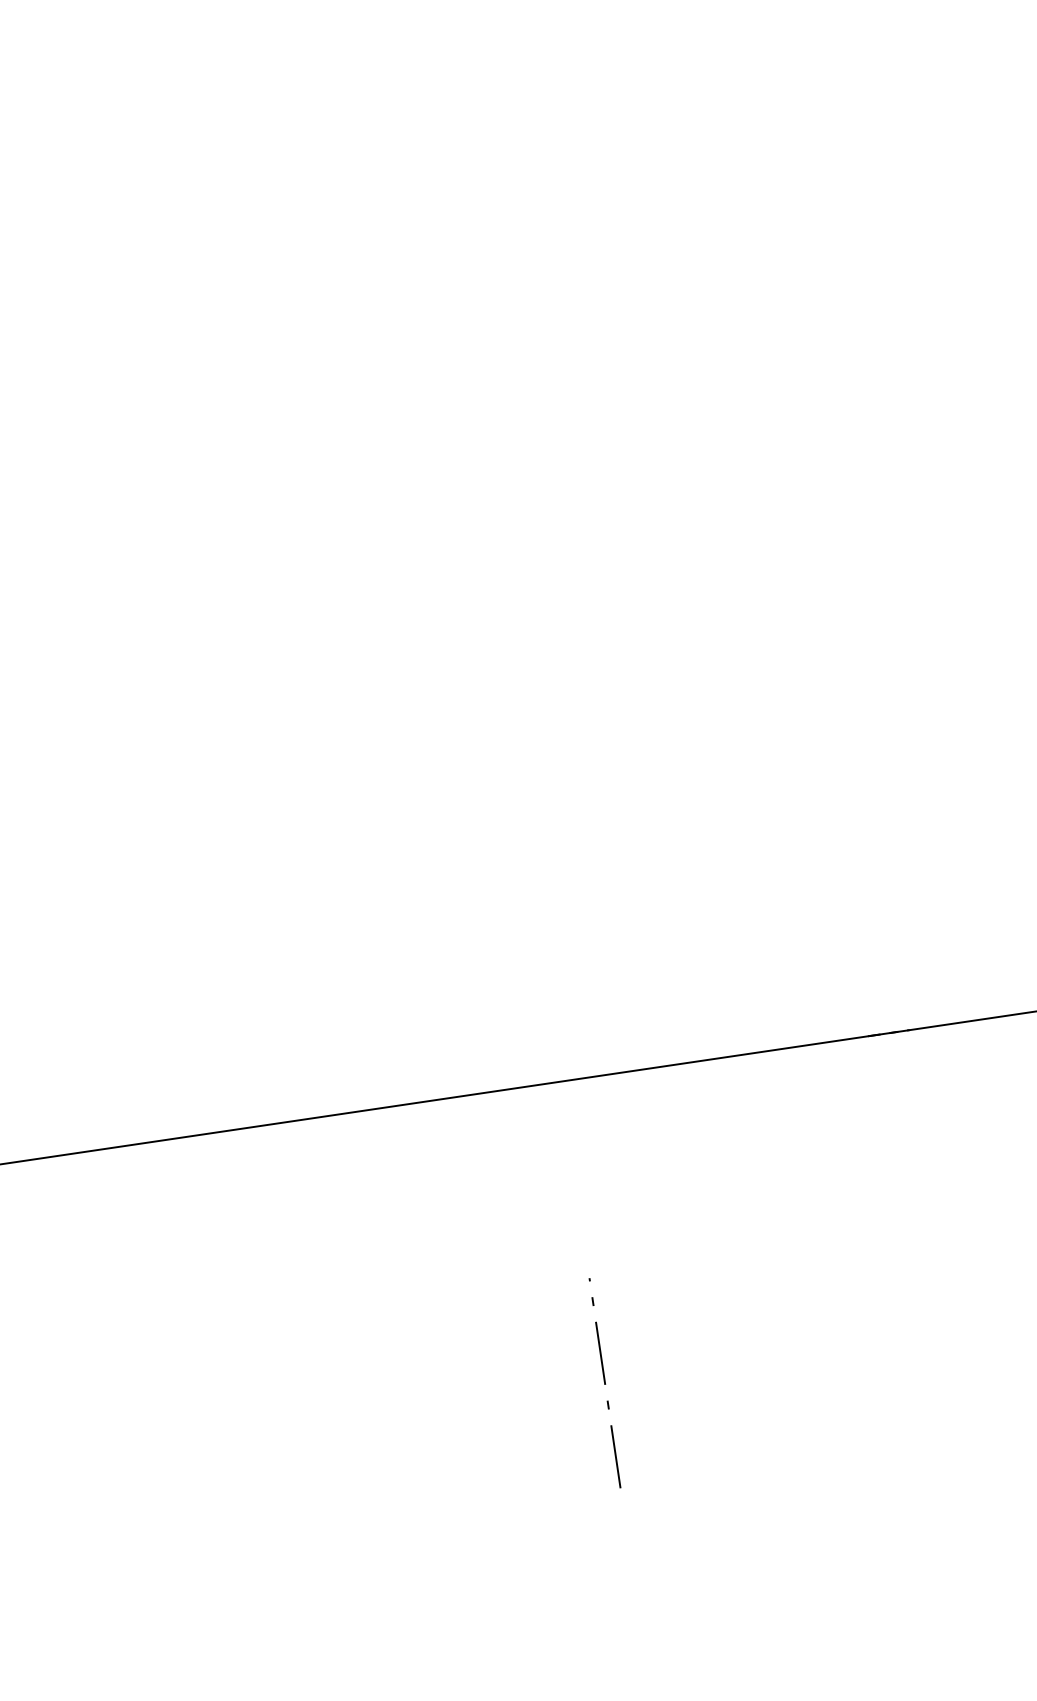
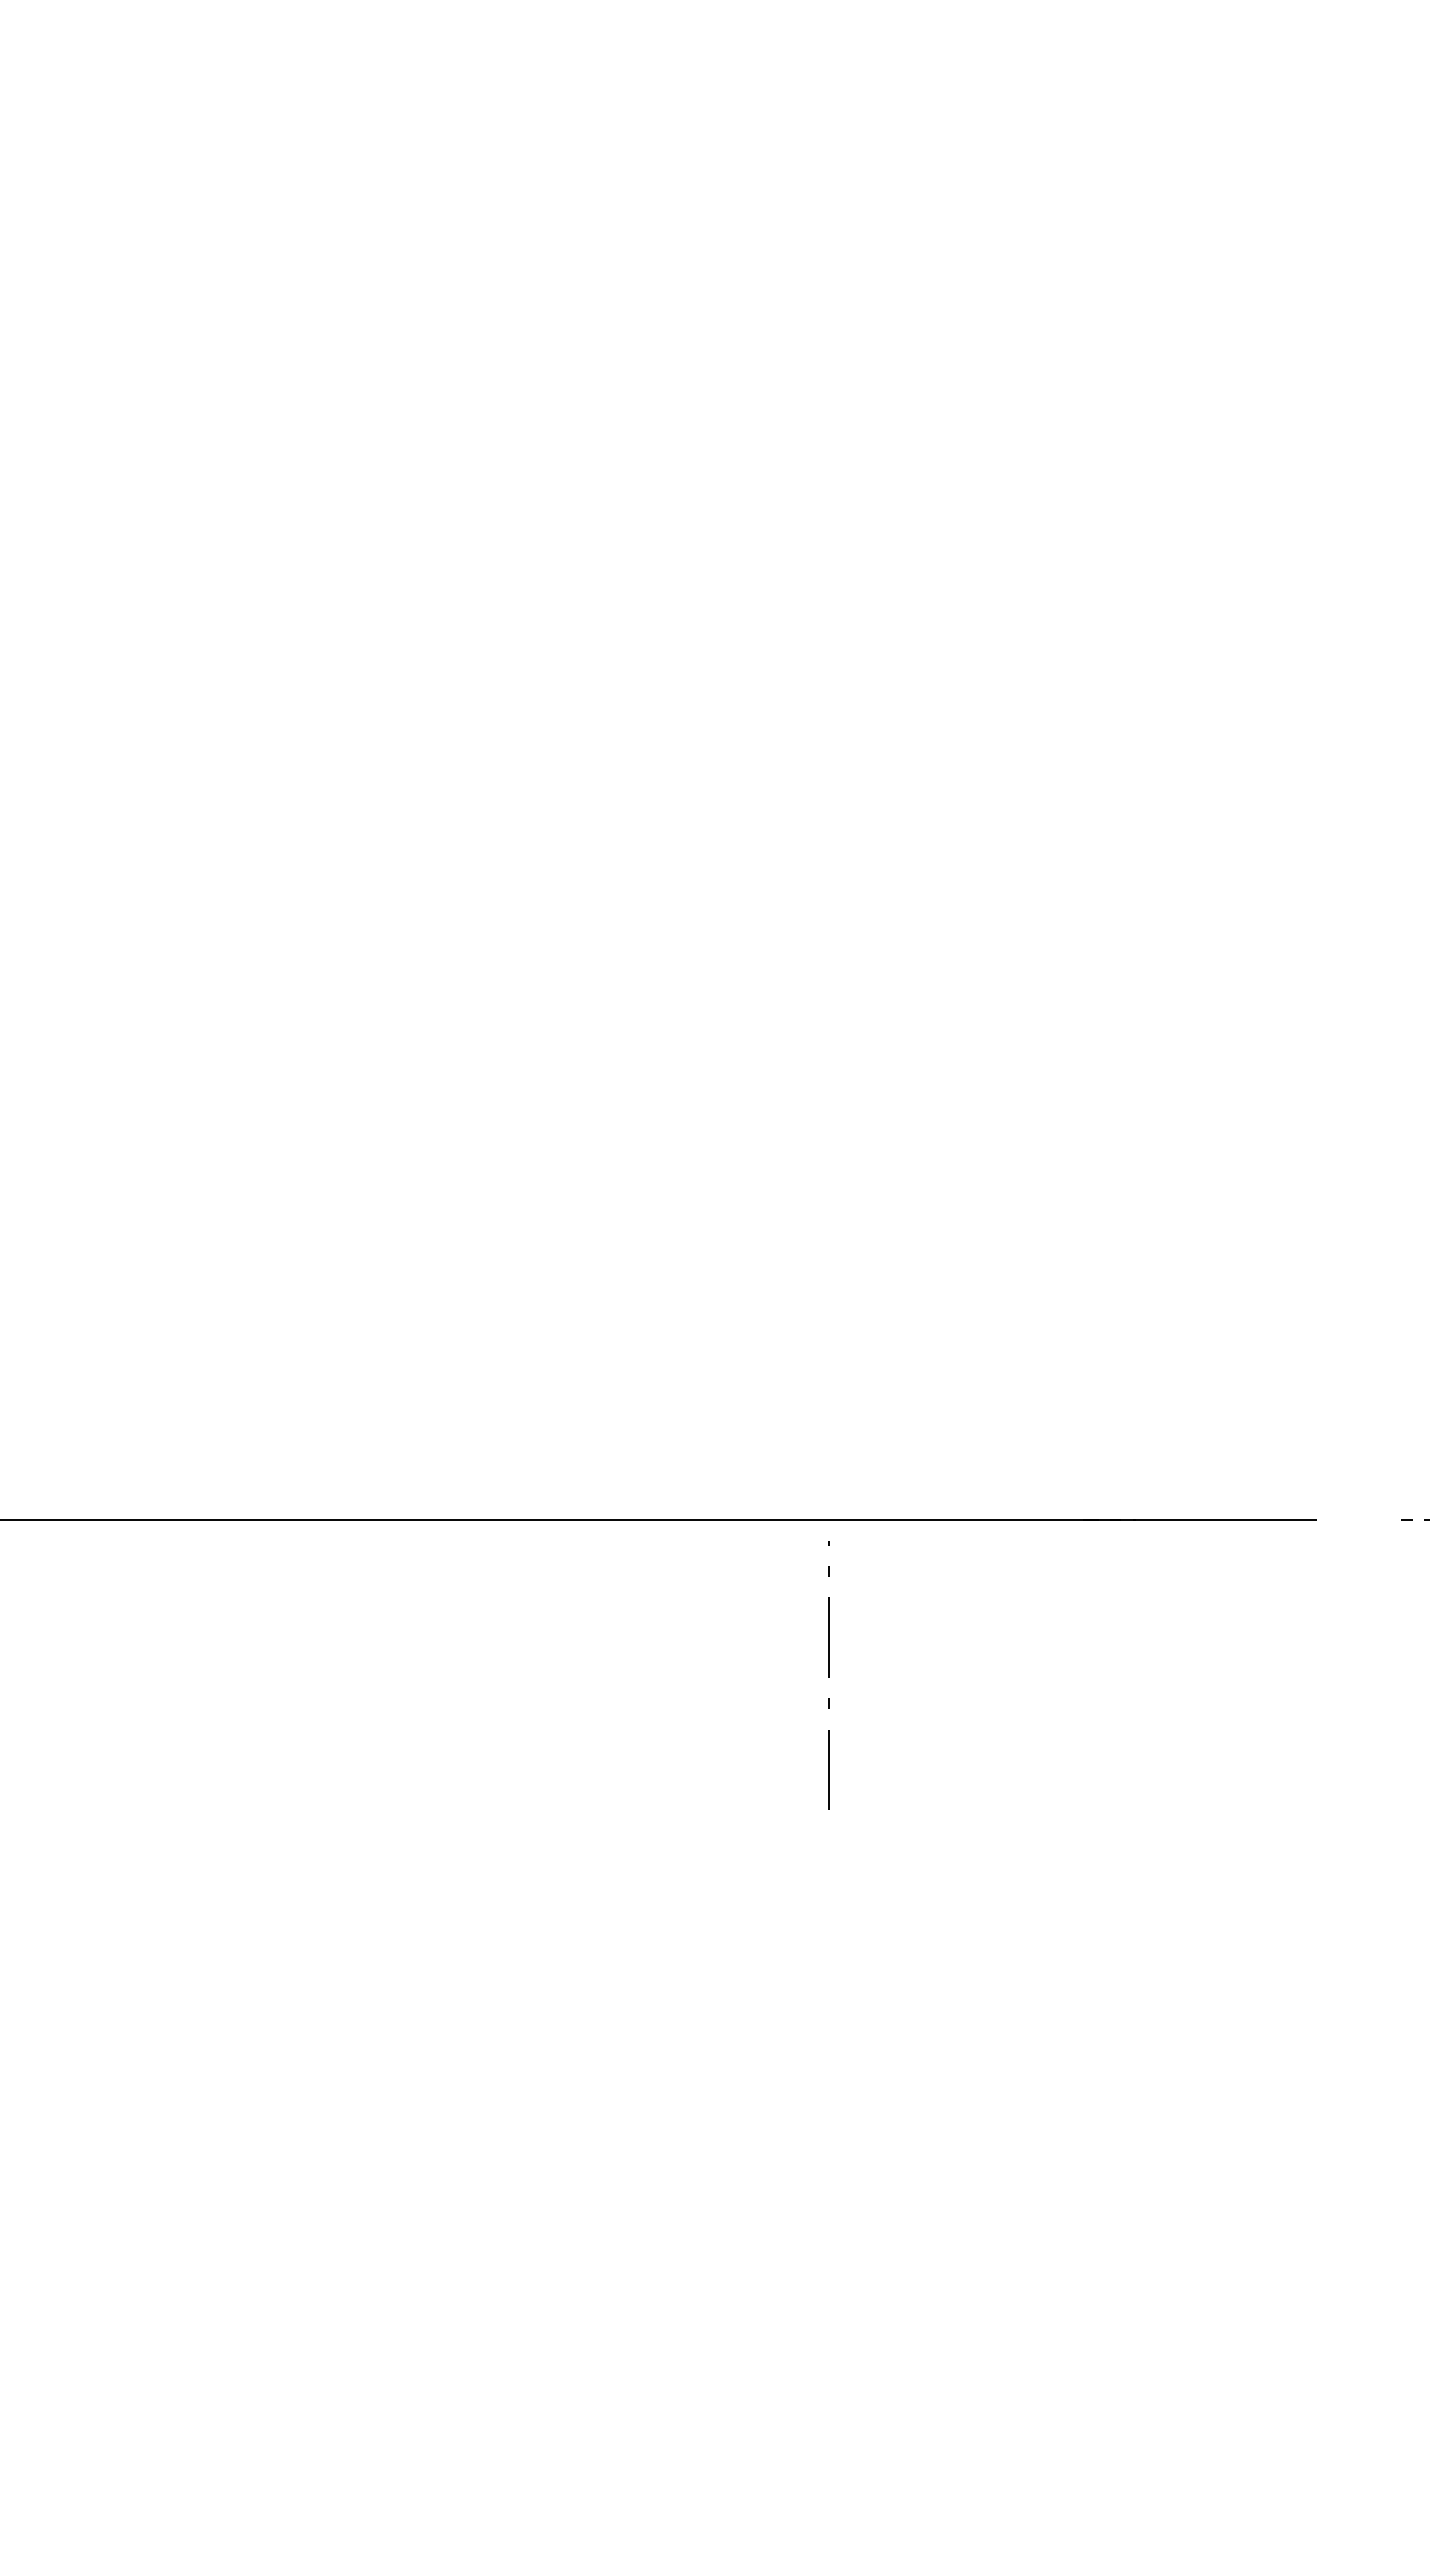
line: (604, 1383) -> (828, 1675), moved

